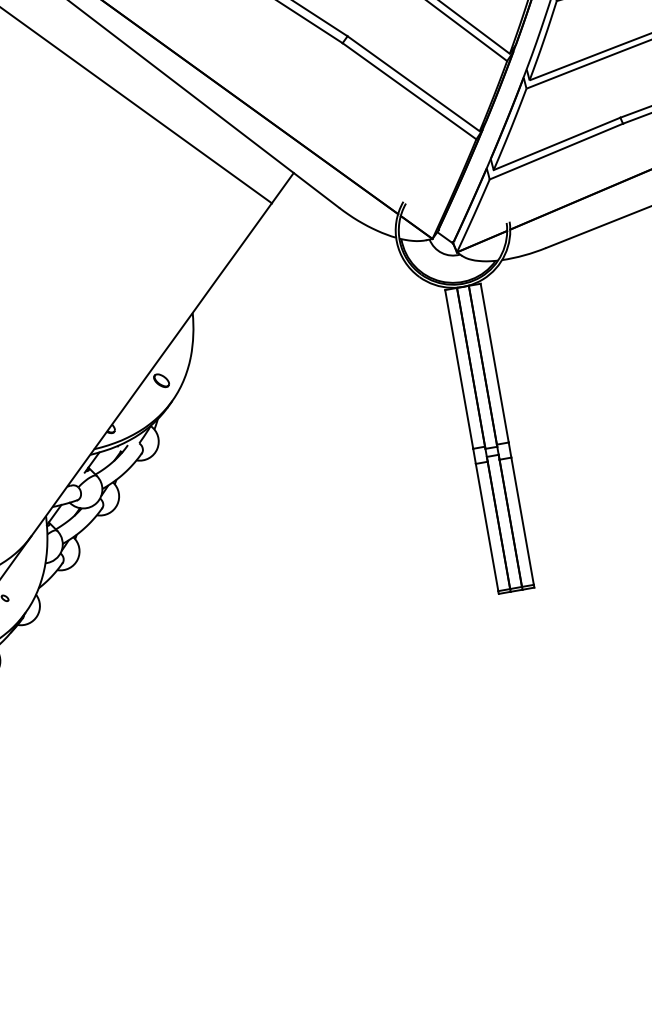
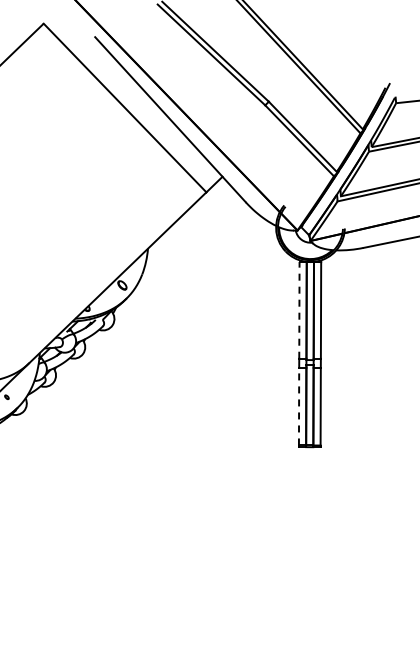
line: (459, 367) -> (299, 309), solid -> dashed
line: (487, 527) -> (299, 406), solid -> dashed

